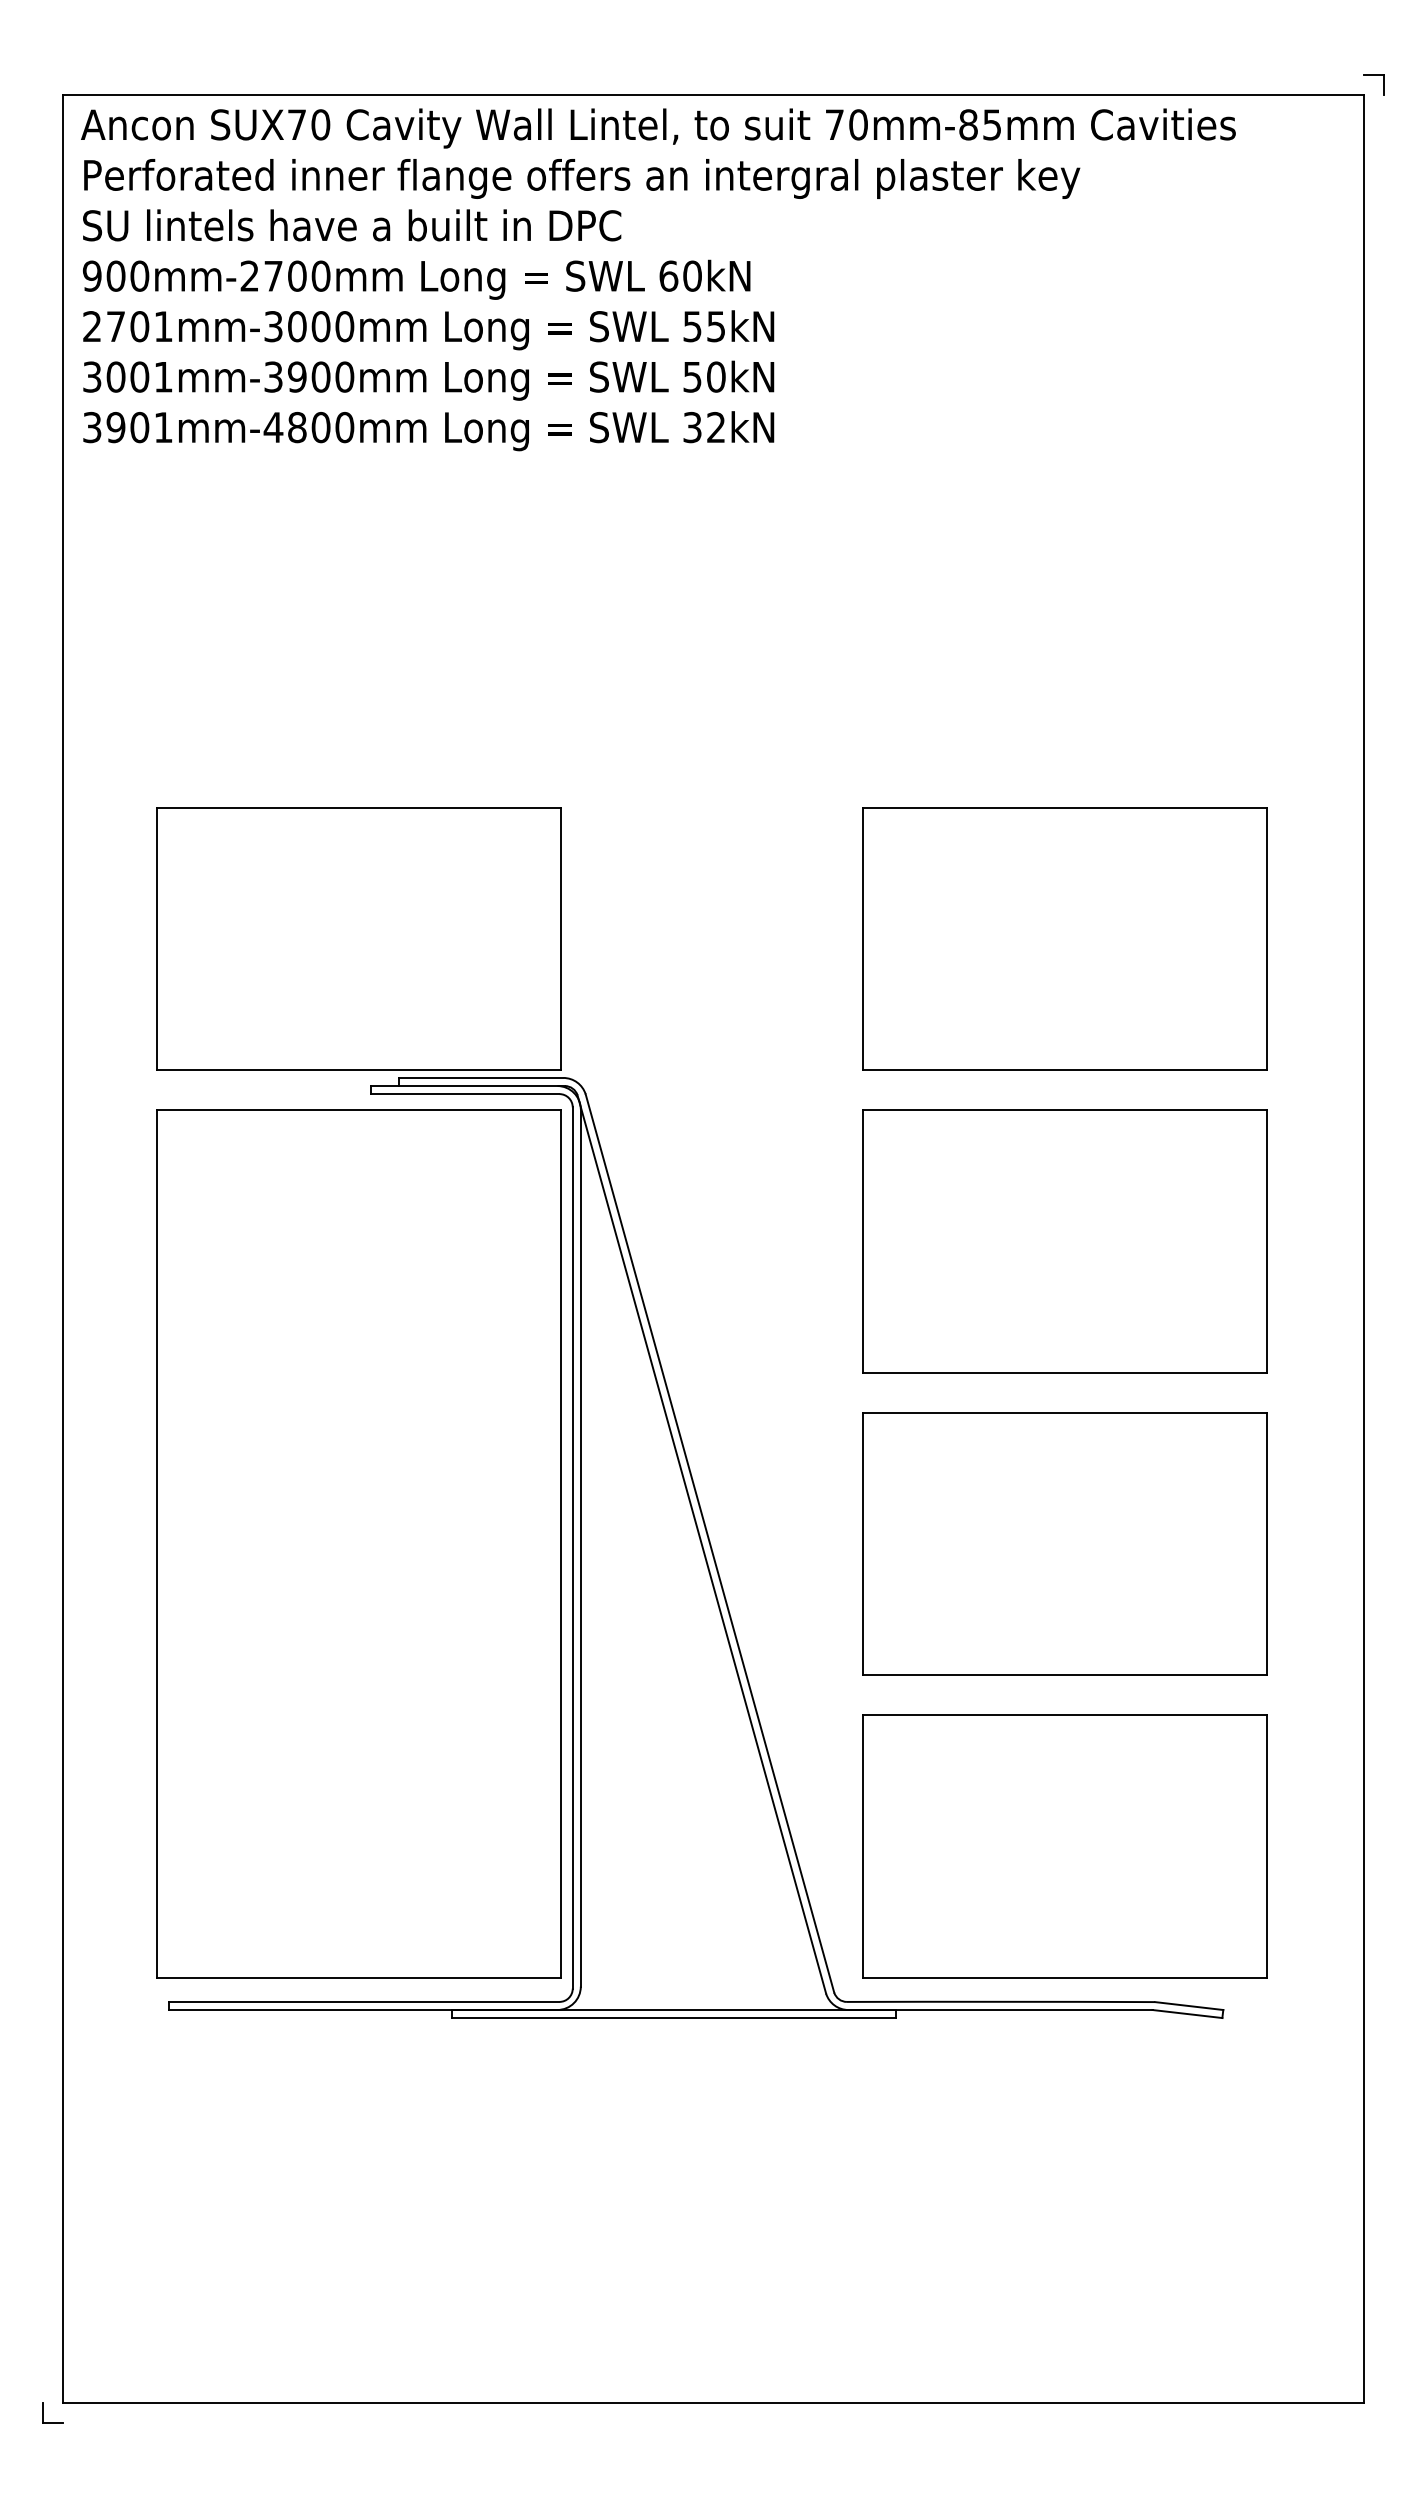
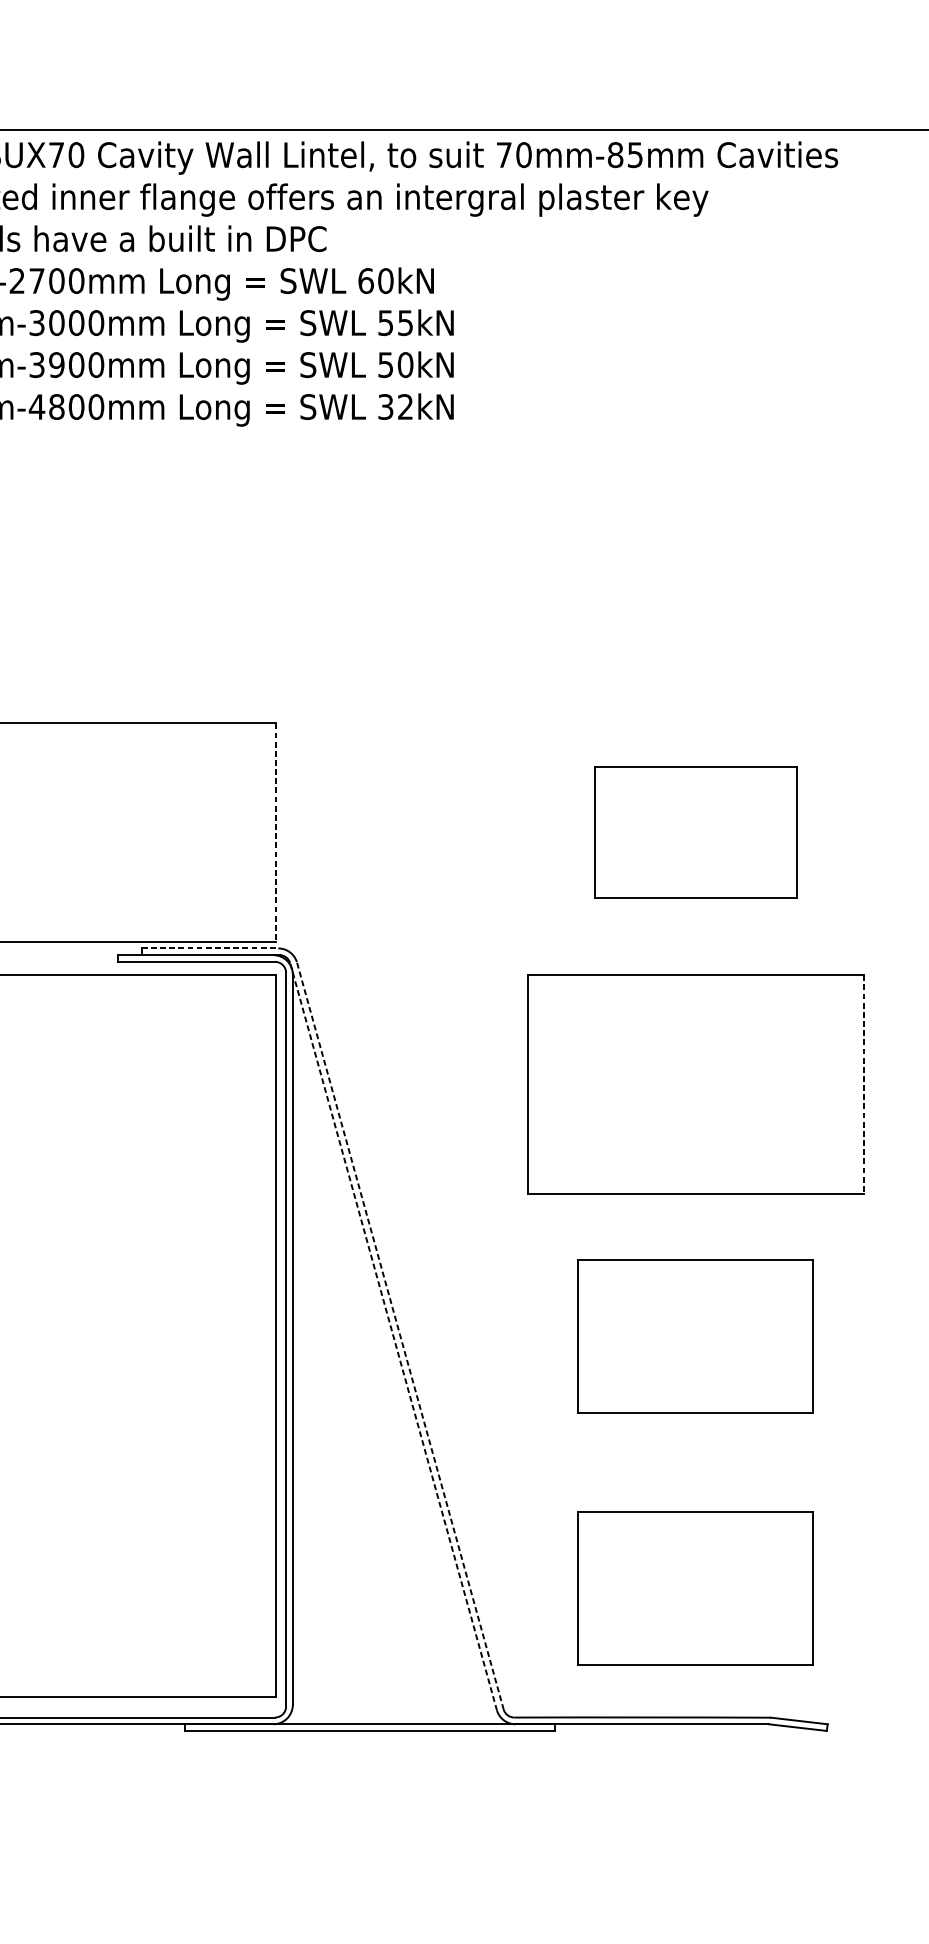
part: (1064, 938) -> (695, 832), size x0.6
line: (560, 939) -> (275, 833), solid -> dashed
line: (481, 1077) -> (210, 948), solid -> dashed
line: (1266, 1241) -> (863, 1084), solid -> dashed
line: (709, 1543) -> (399, 1335), solid -> dashed
part: (1064, 1543) -> (695, 1335), size x0.7
line: (701, 1544) -> (393, 1336), solid -> dashed
part: (1064, 1846) -> (695, 1588), size x0.7

